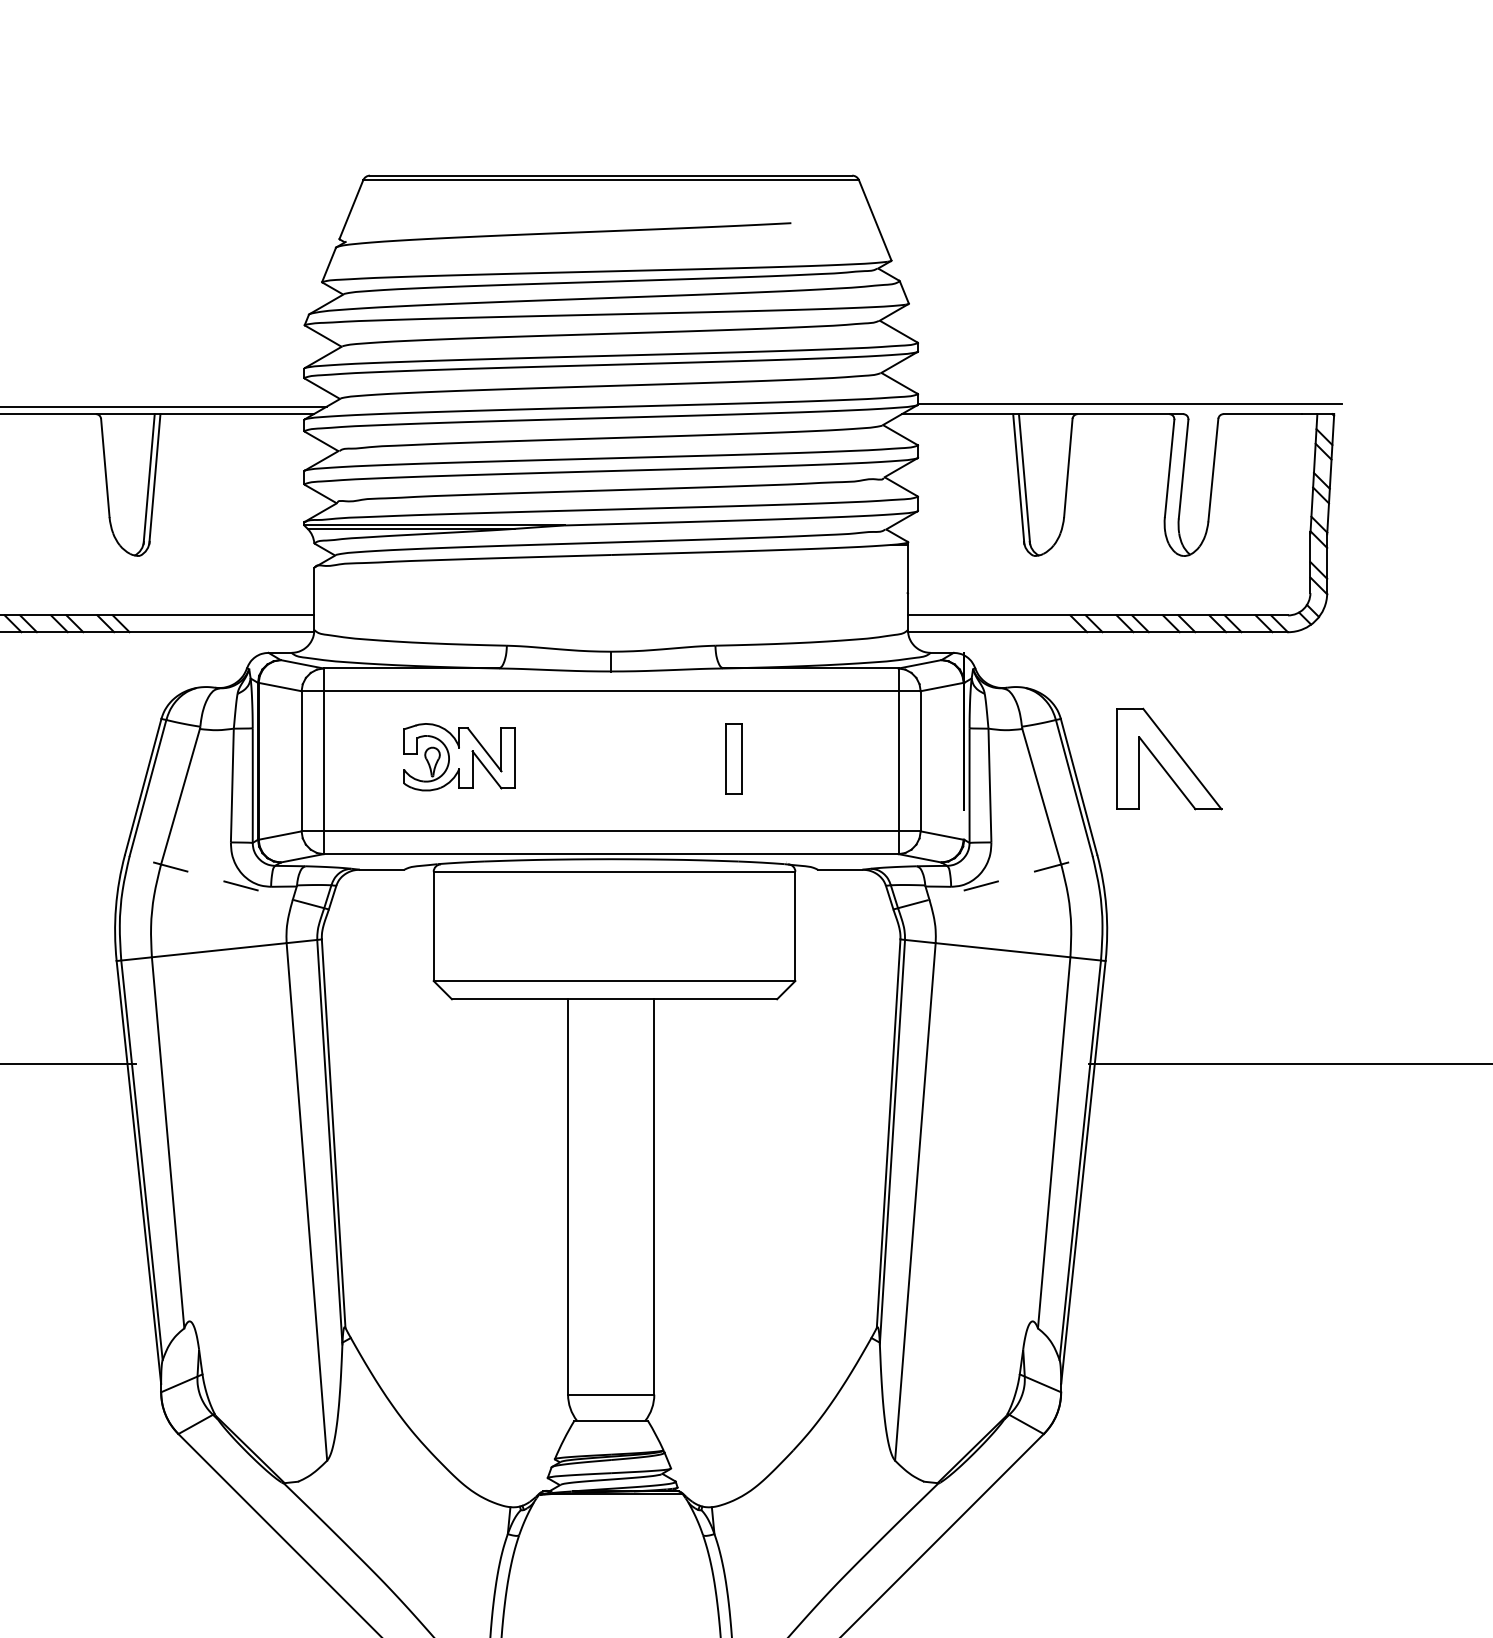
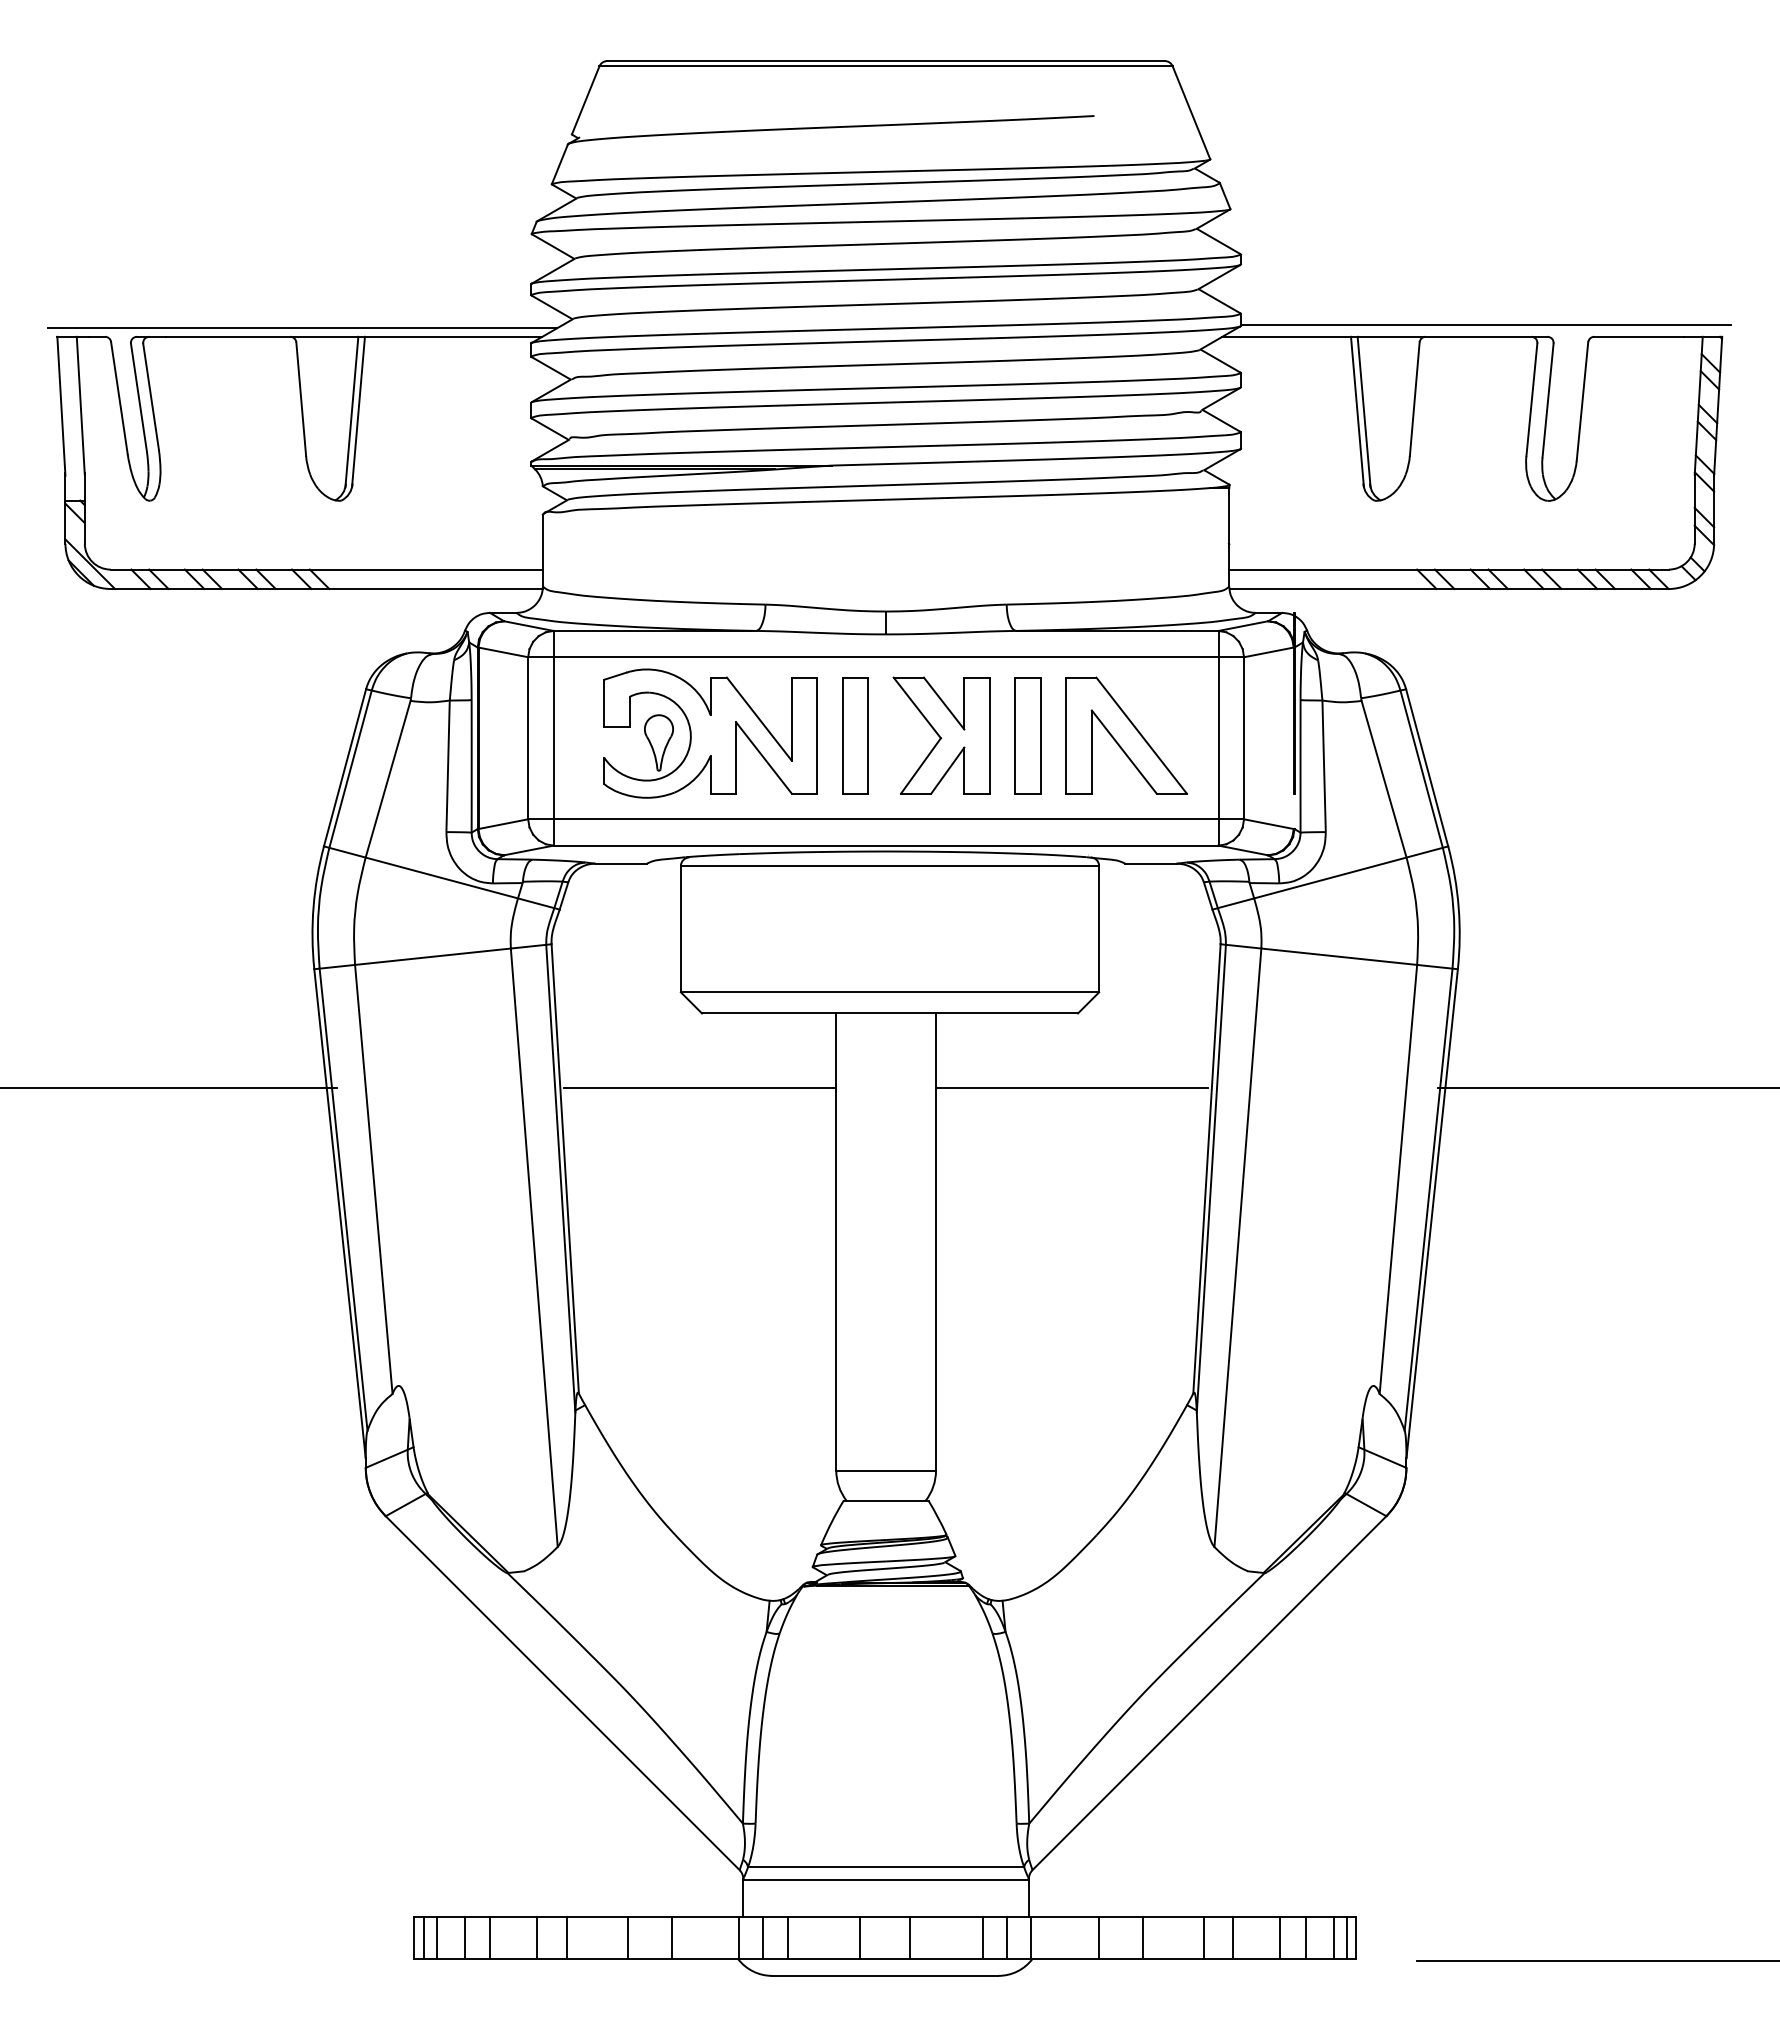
part: (459, 757) -> (710, 733), size x1.67
part: (584, 758) -> (855, 735), added
part: (659, 758) -> (941, 735), added
part: (733, 758) -> (1027, 735), size x1.43
part: (1169, 758) -> (1126, 735), moved
line: (226, 881) -> (441, 877), dashed -> solid
line: (995, 881) -> (1330, 877), dashed -> solid
line: (449, 1064) -> (699, 1088), added
line: (772, 1064) -> (1072, 1088), added

